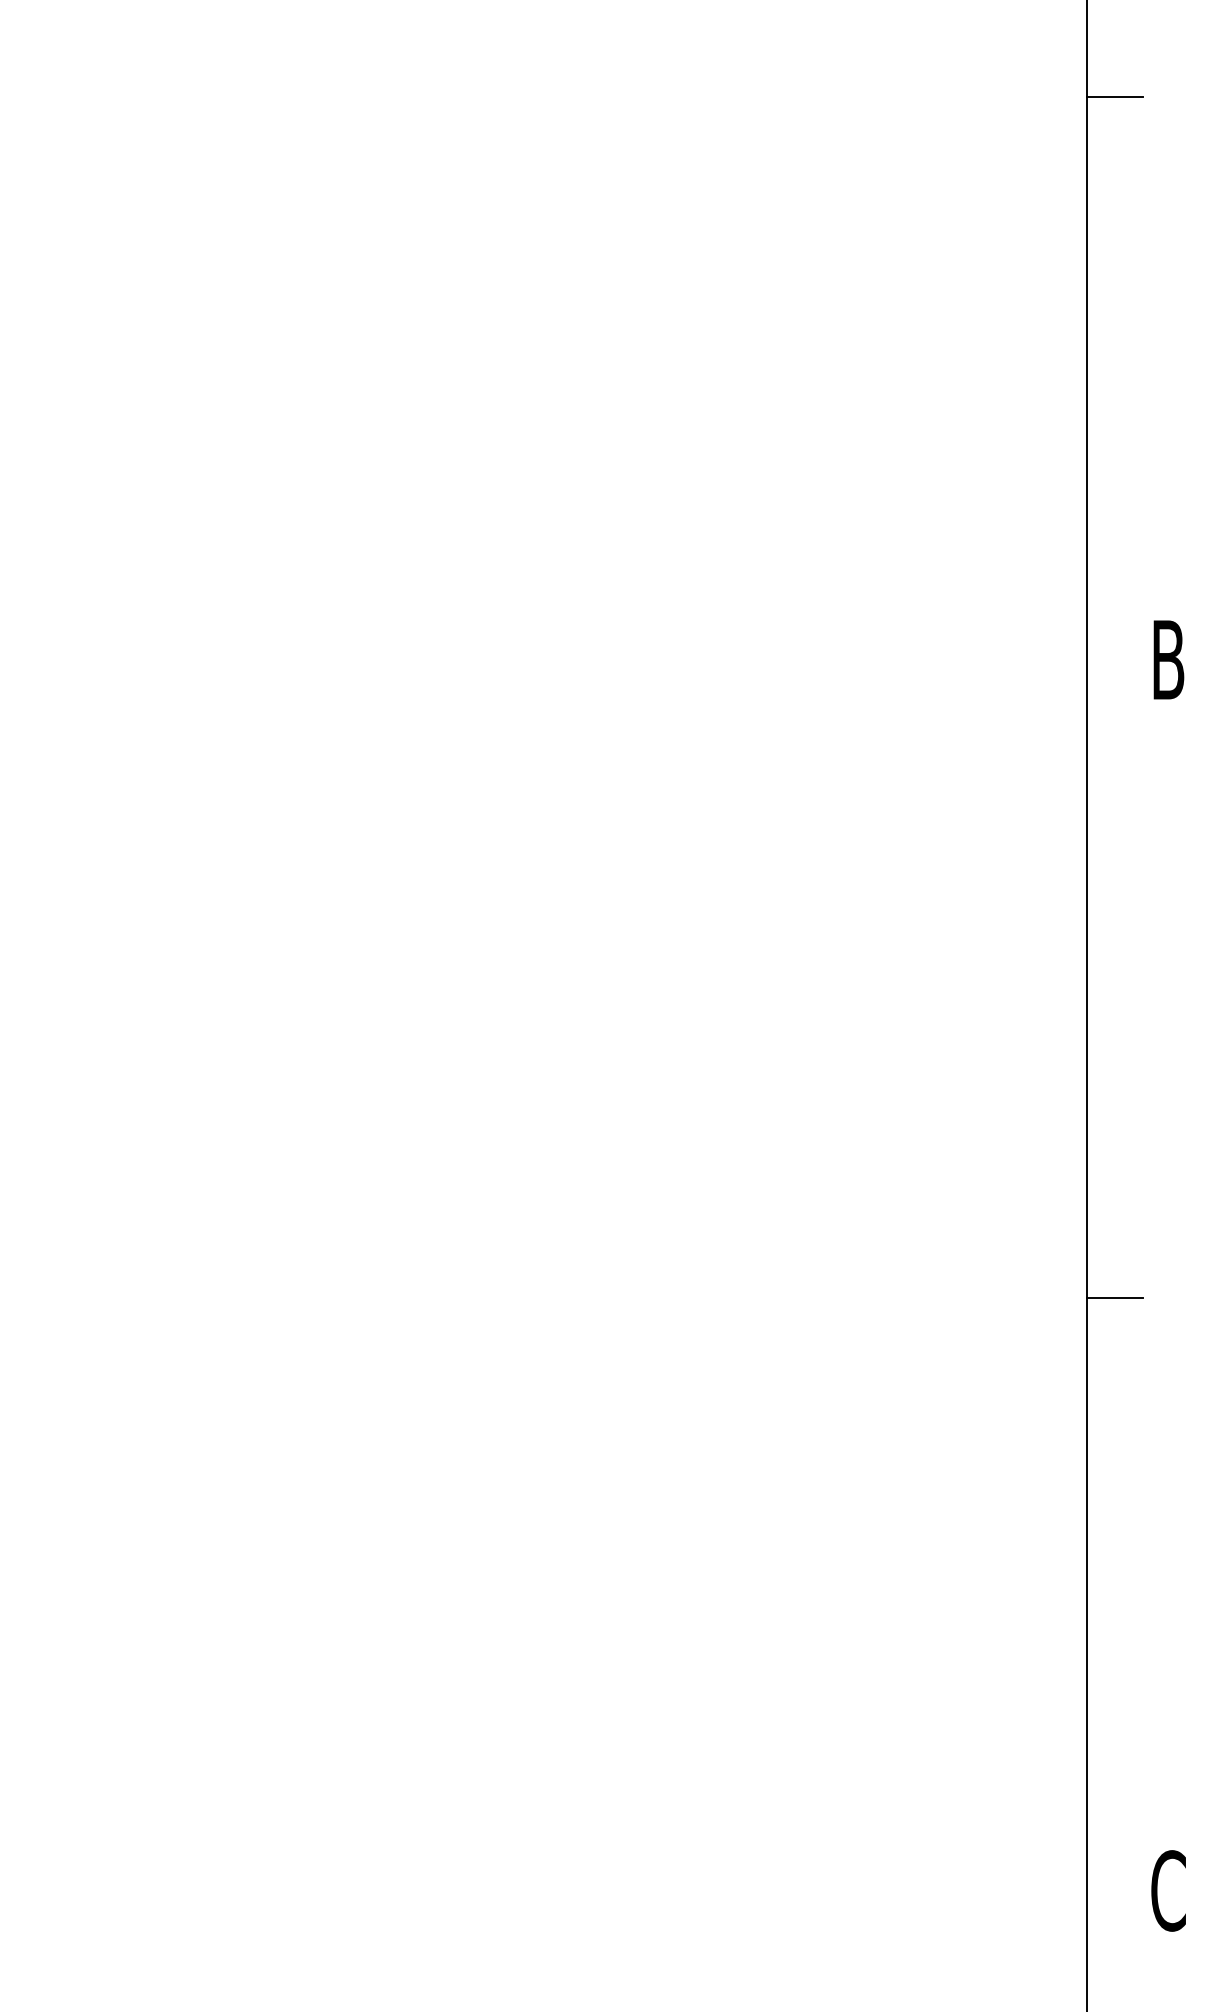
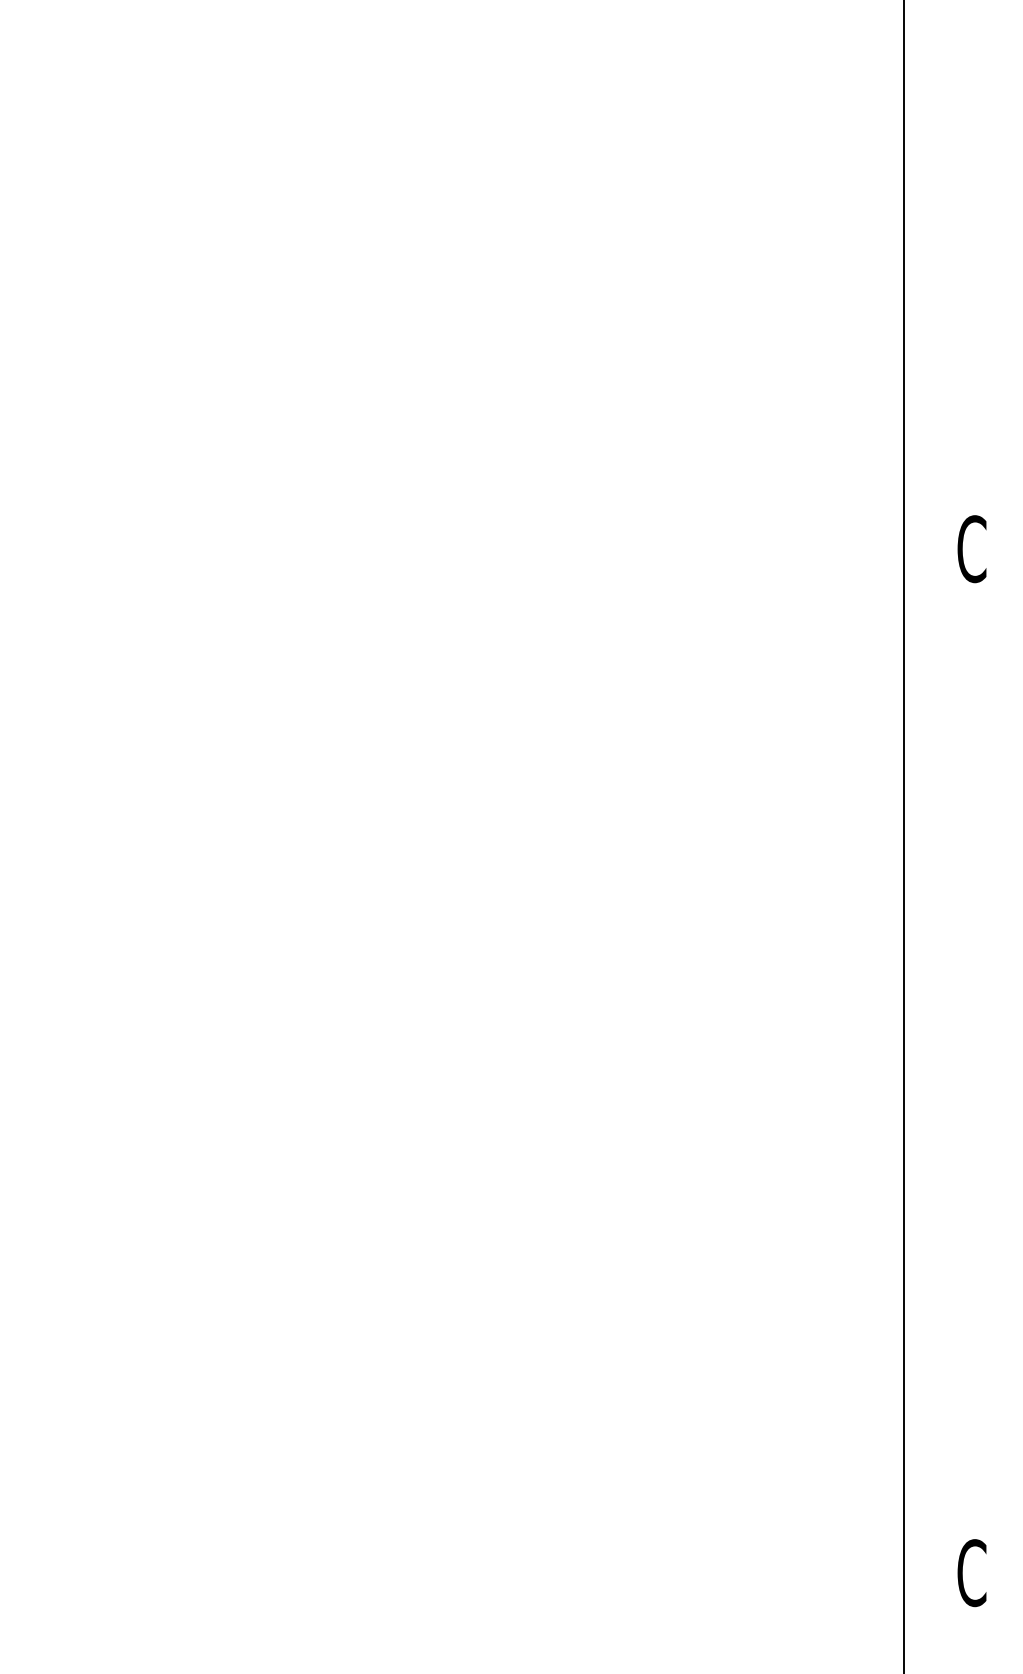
line: (1114, 97) -> (926, 81), removed
text: (1168, 659) -> (971, 548), B -> C
line: (1114, 1297) -> (926, 1079), removed

